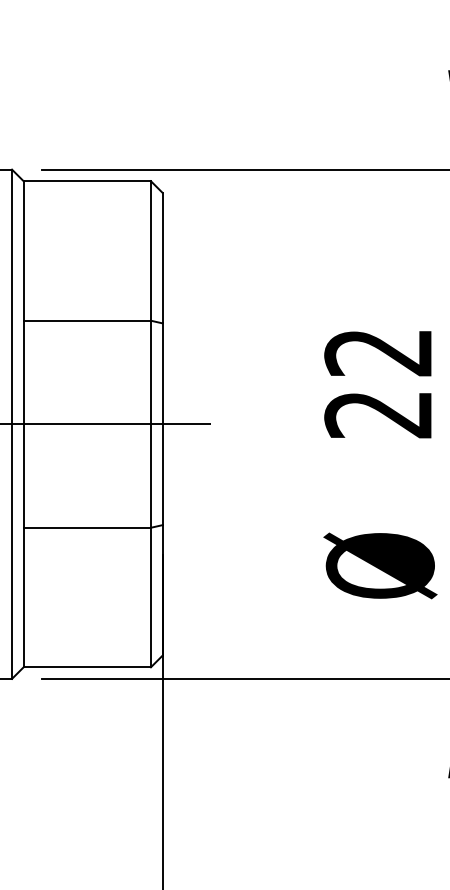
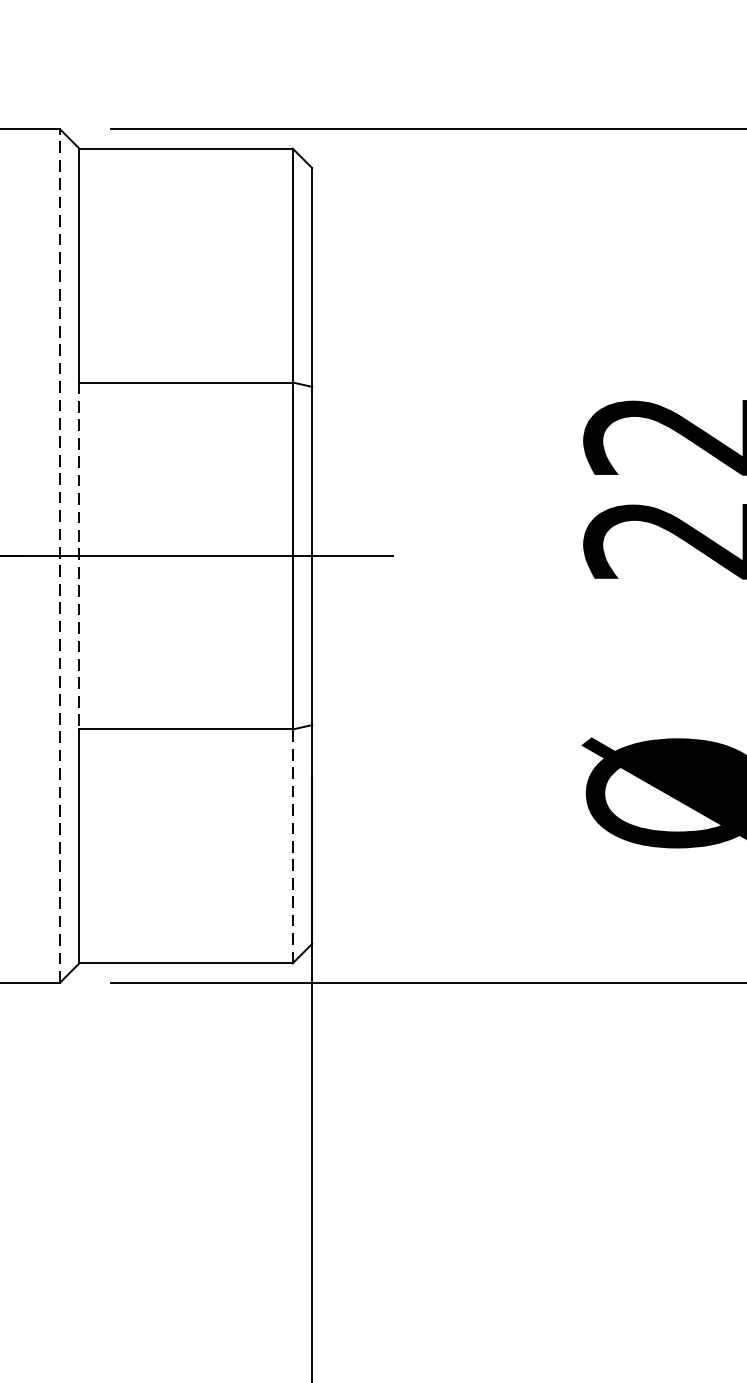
line: (12, 424) -> (60, 556), solid -> dashed
line: (23, 424) -> (79, 556), solid -> dashed
line: (150, 597) -> (292, 846), solid -> dashed

